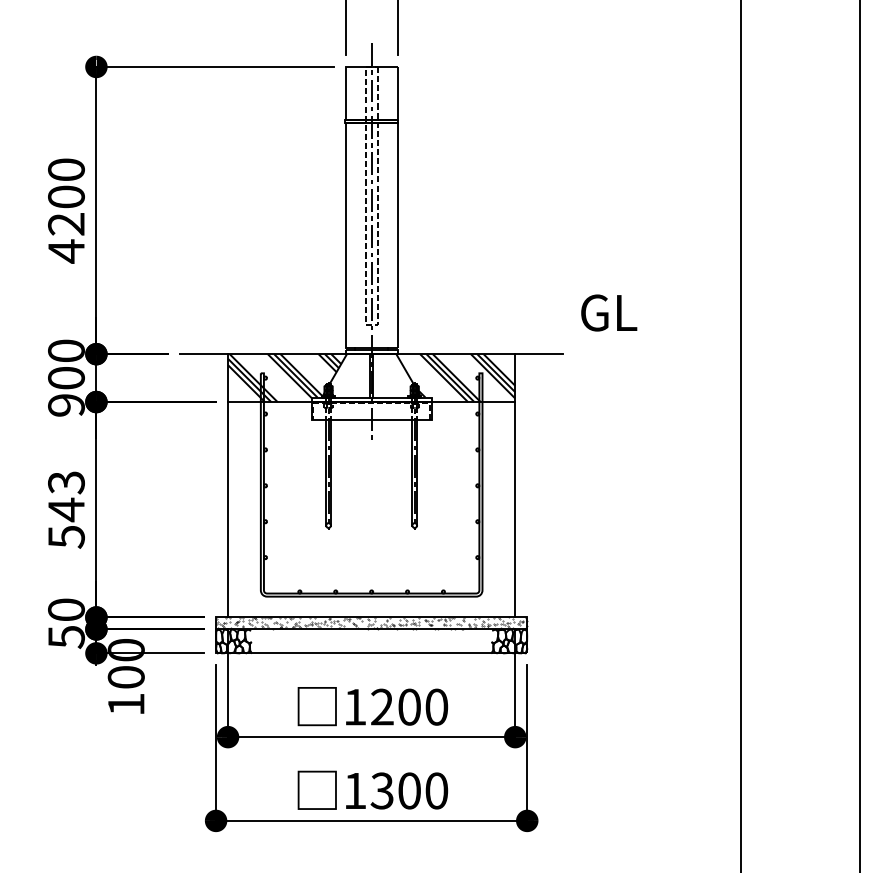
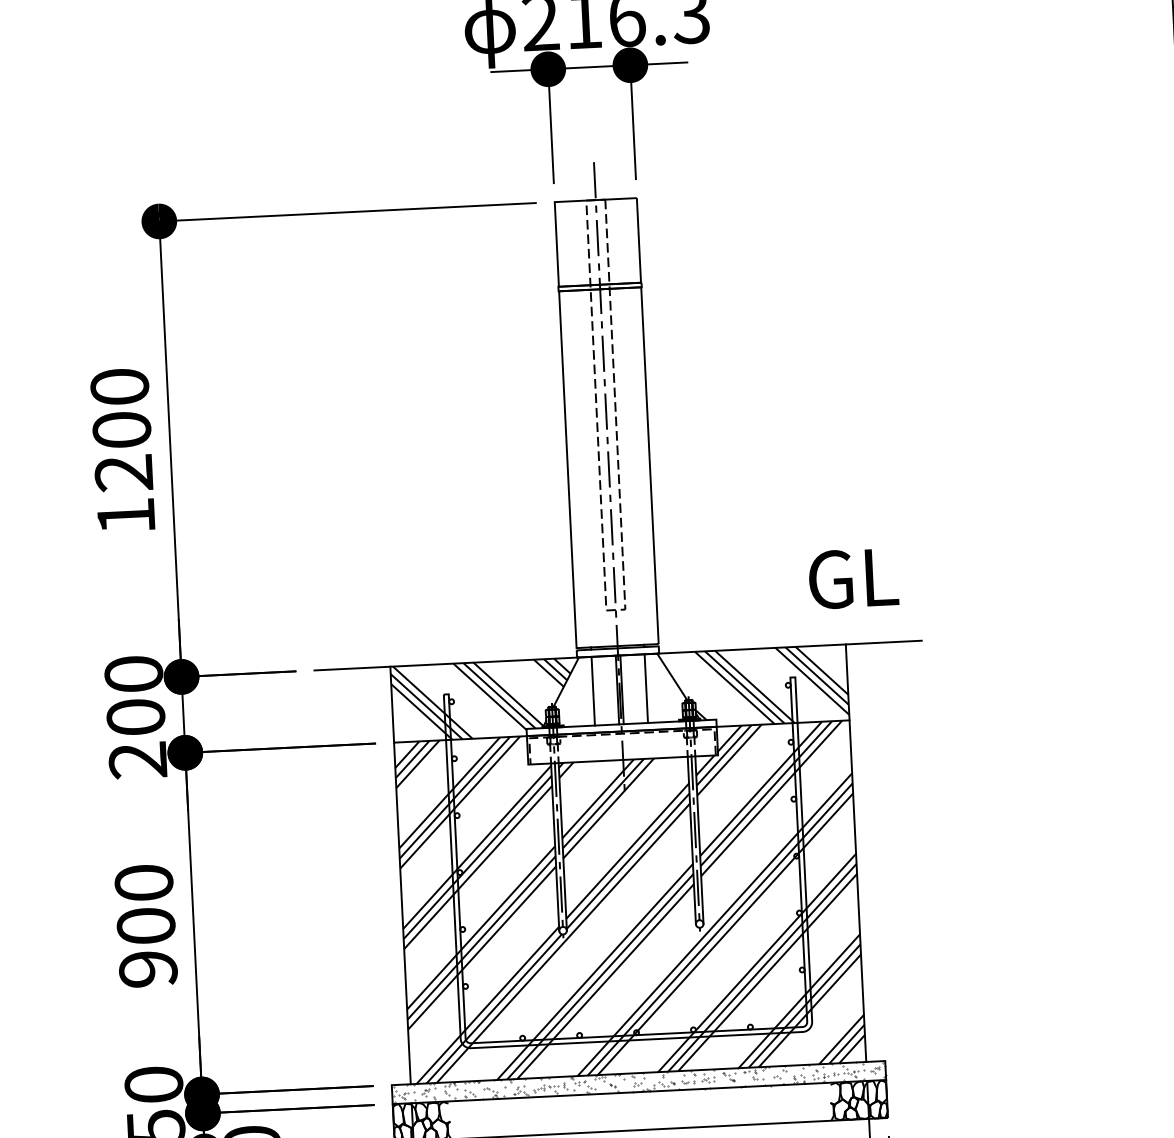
text: (66, 251) -> (126, 516), 4200 -> 1200
text: (609, 312) -> (854, 577), moved
line: (354, 375) -> (592, 690), added
line: (388, 375) -> (646, 688), added
text: (66, 405) -> (138, 760), 900 -> 200
text: (66, 509) -> (146, 925), 543 -> 900
hatch: (371, 509) -> (629, 901), added

